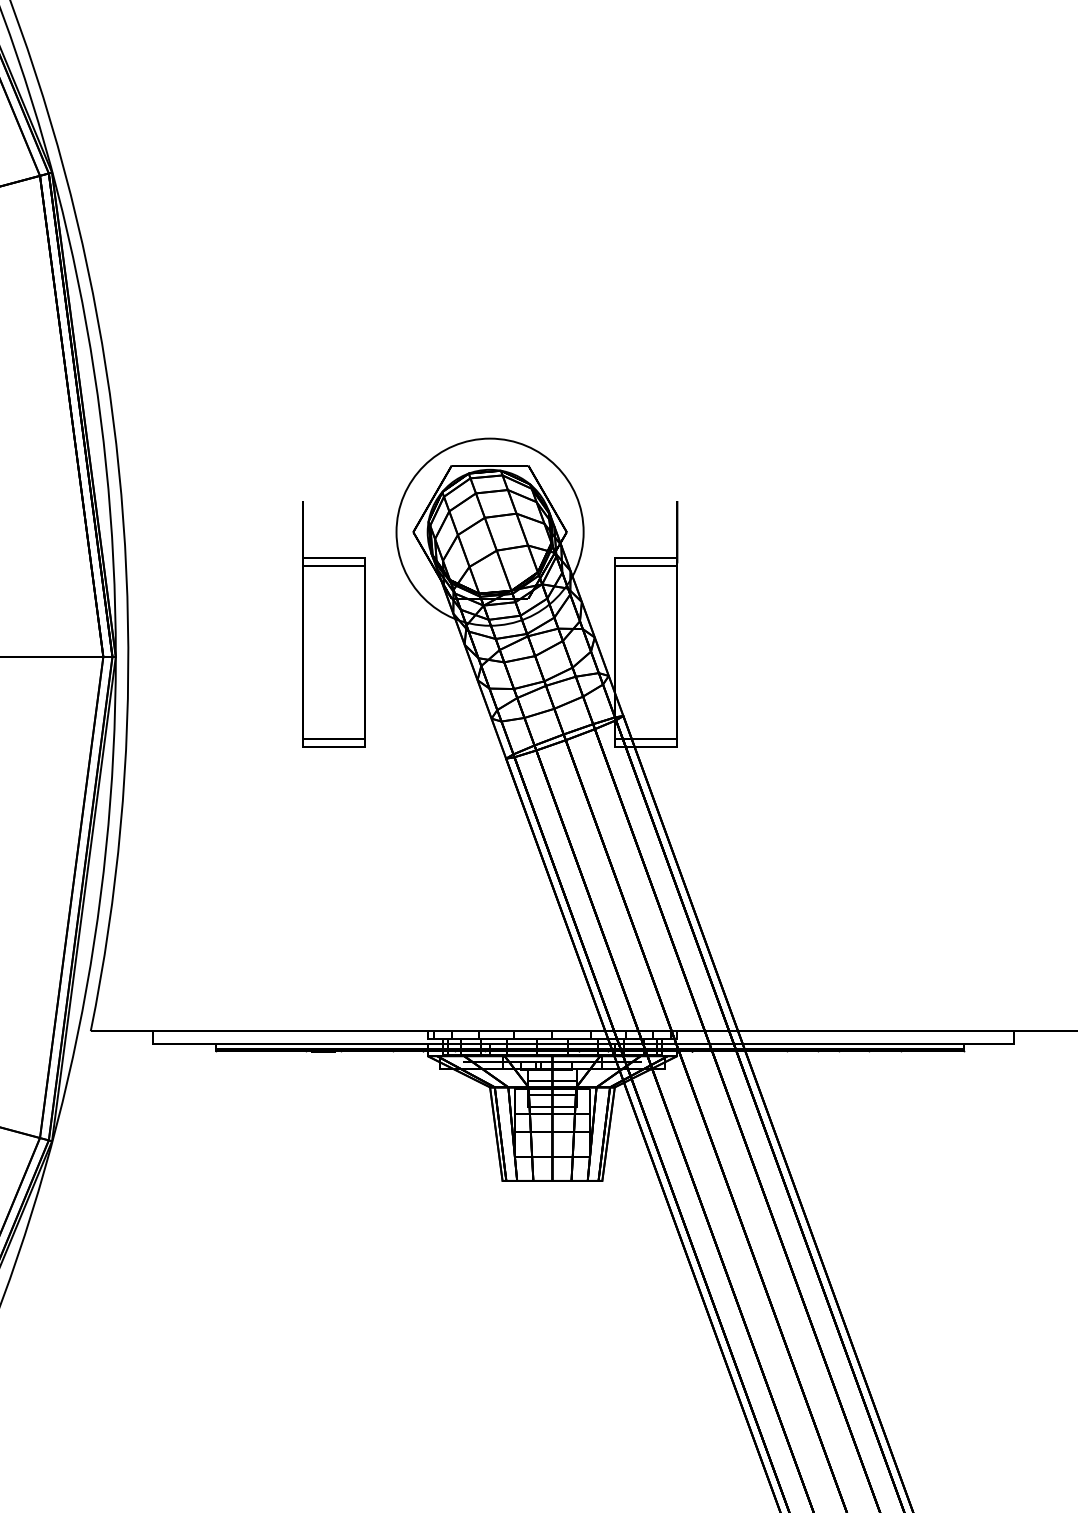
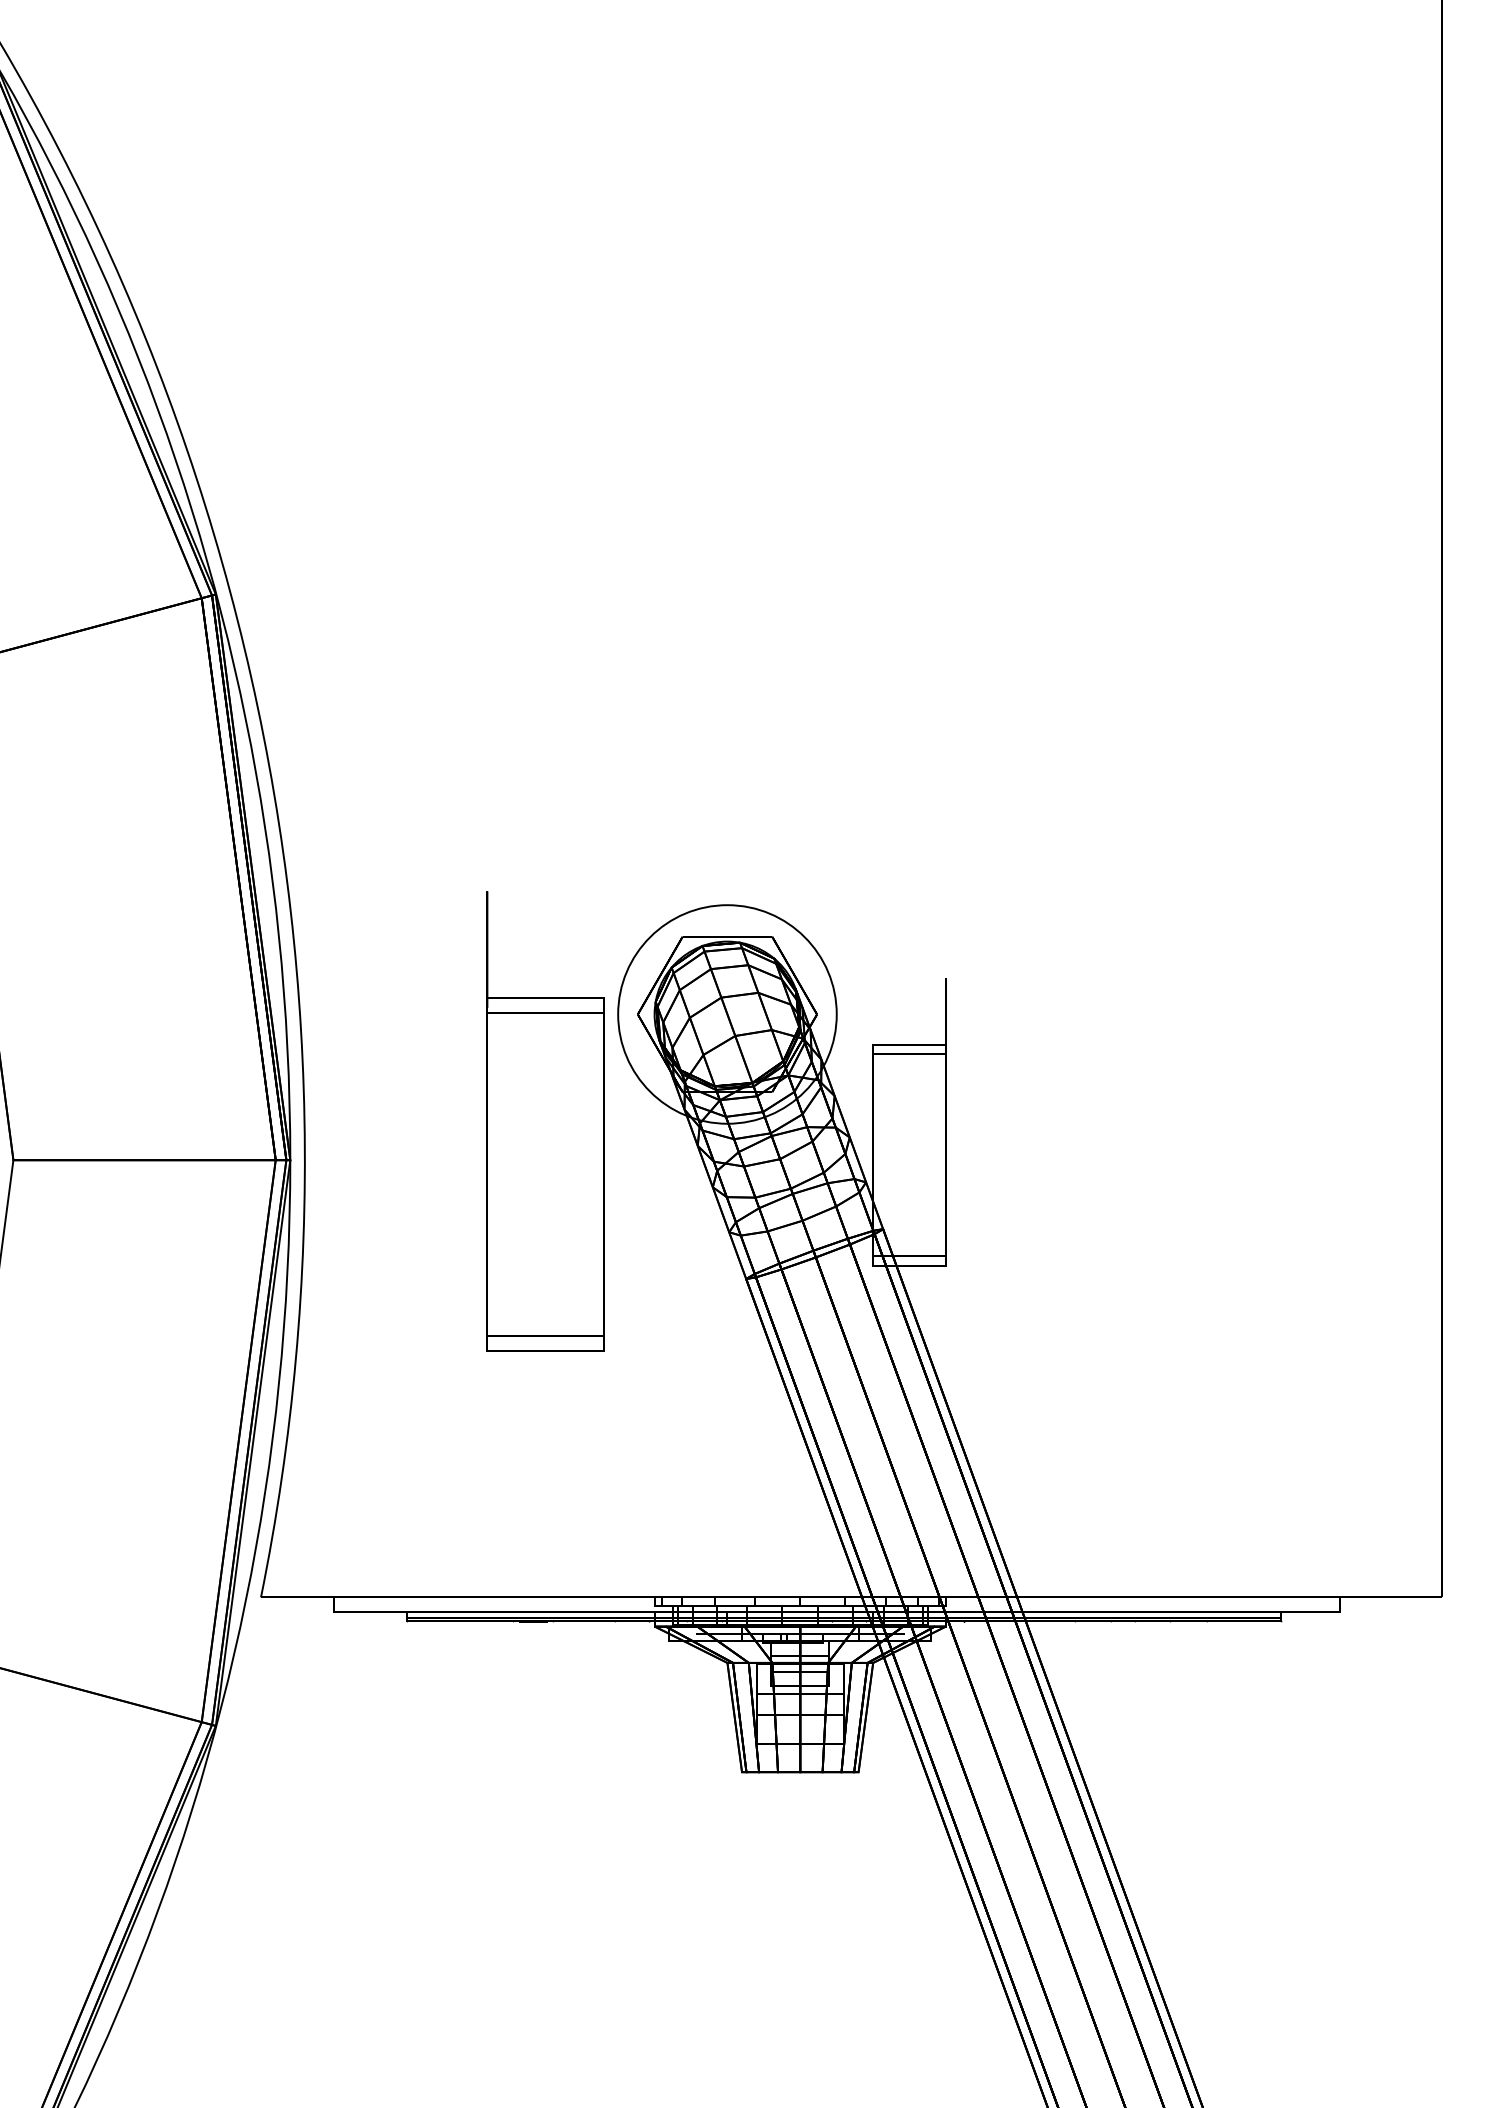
part: (333, 624) -> (544, 1122), size x1.6

